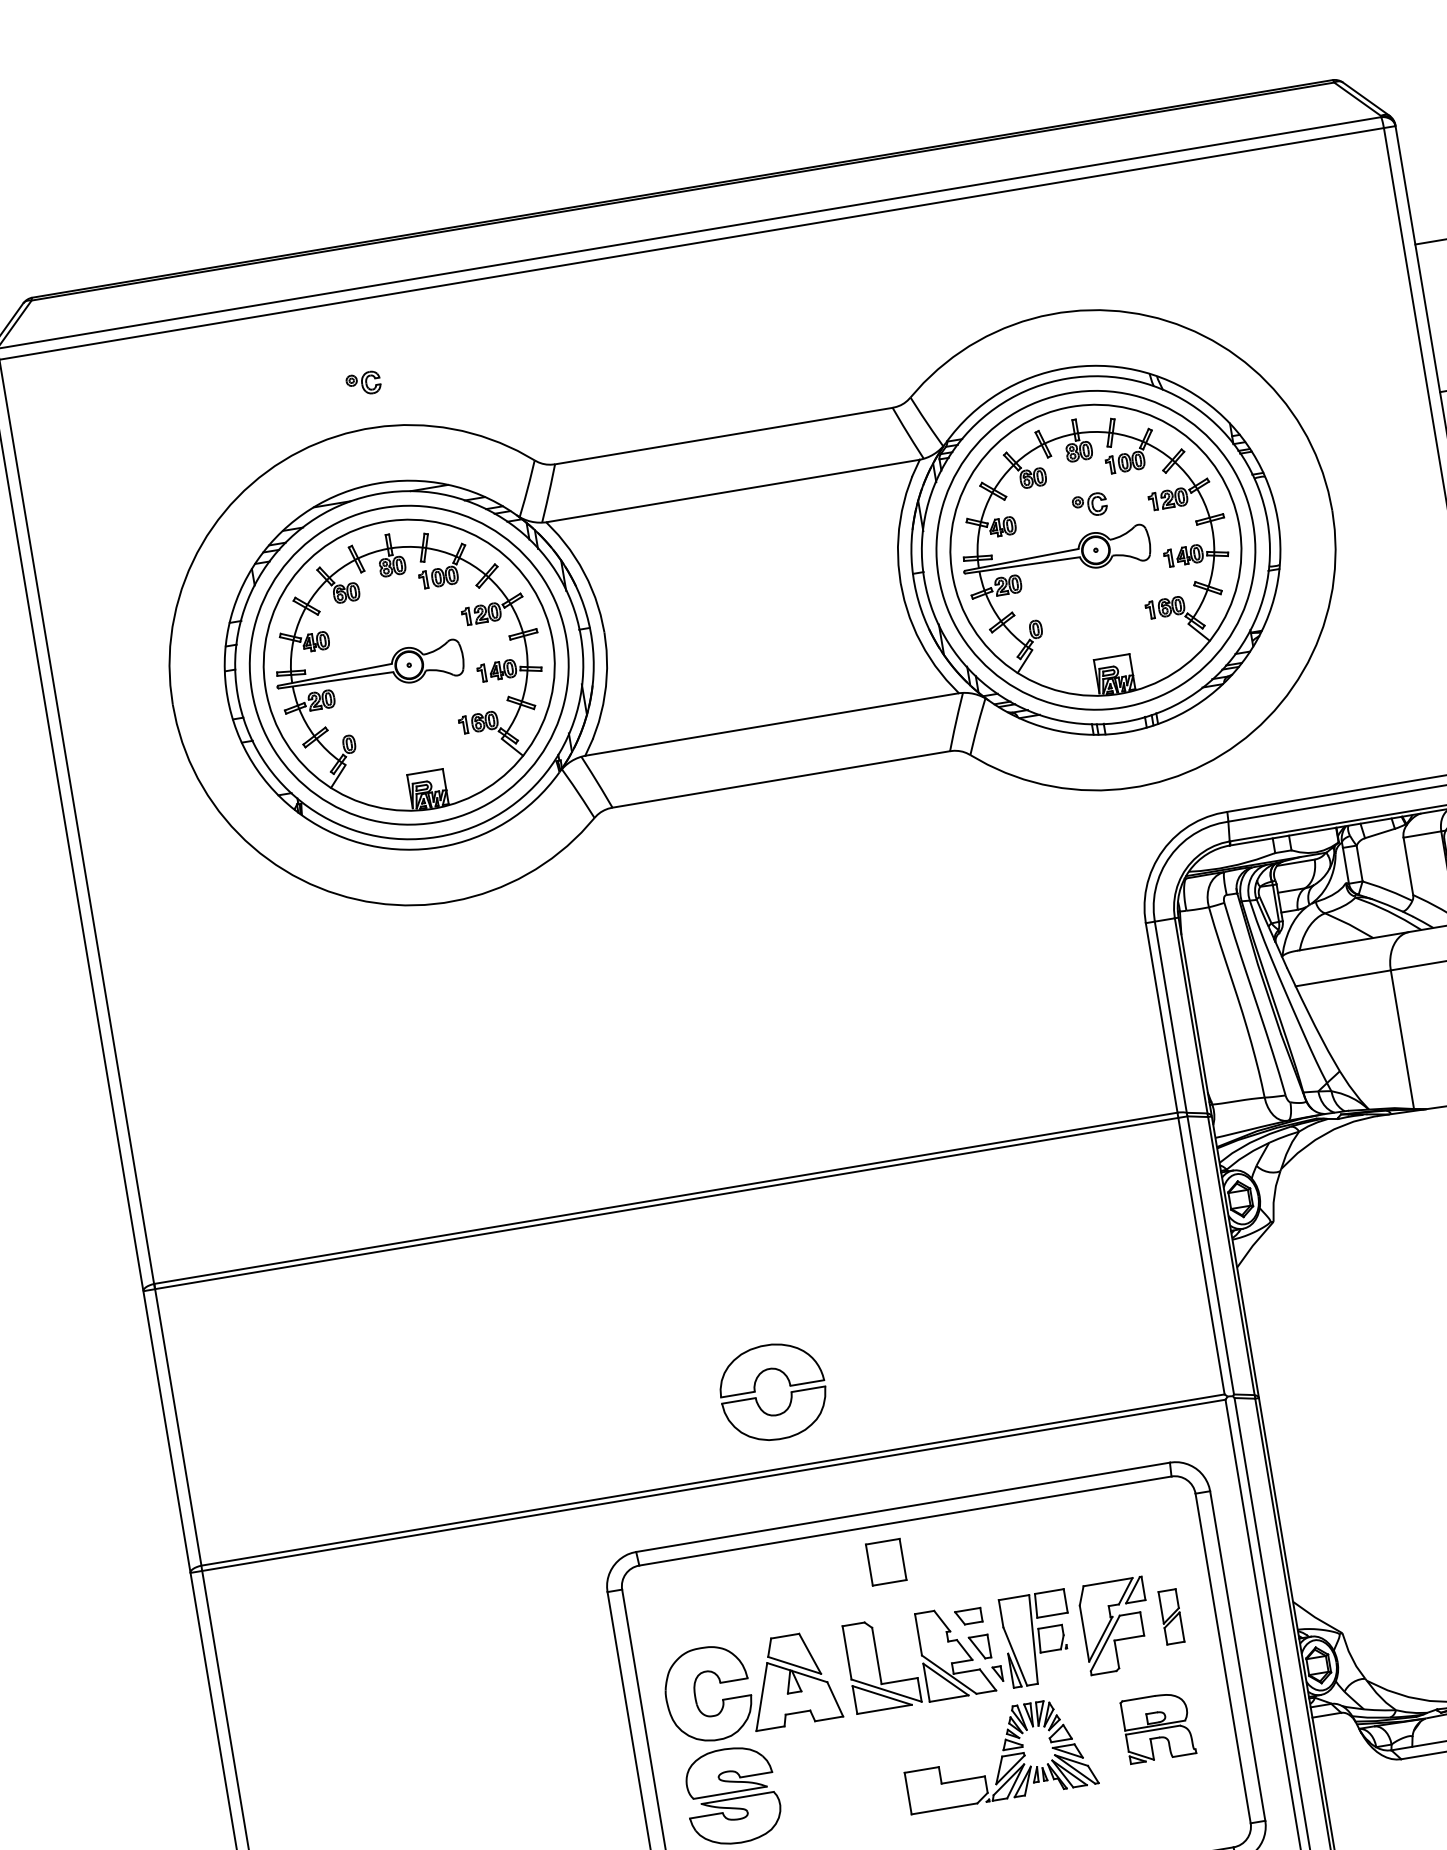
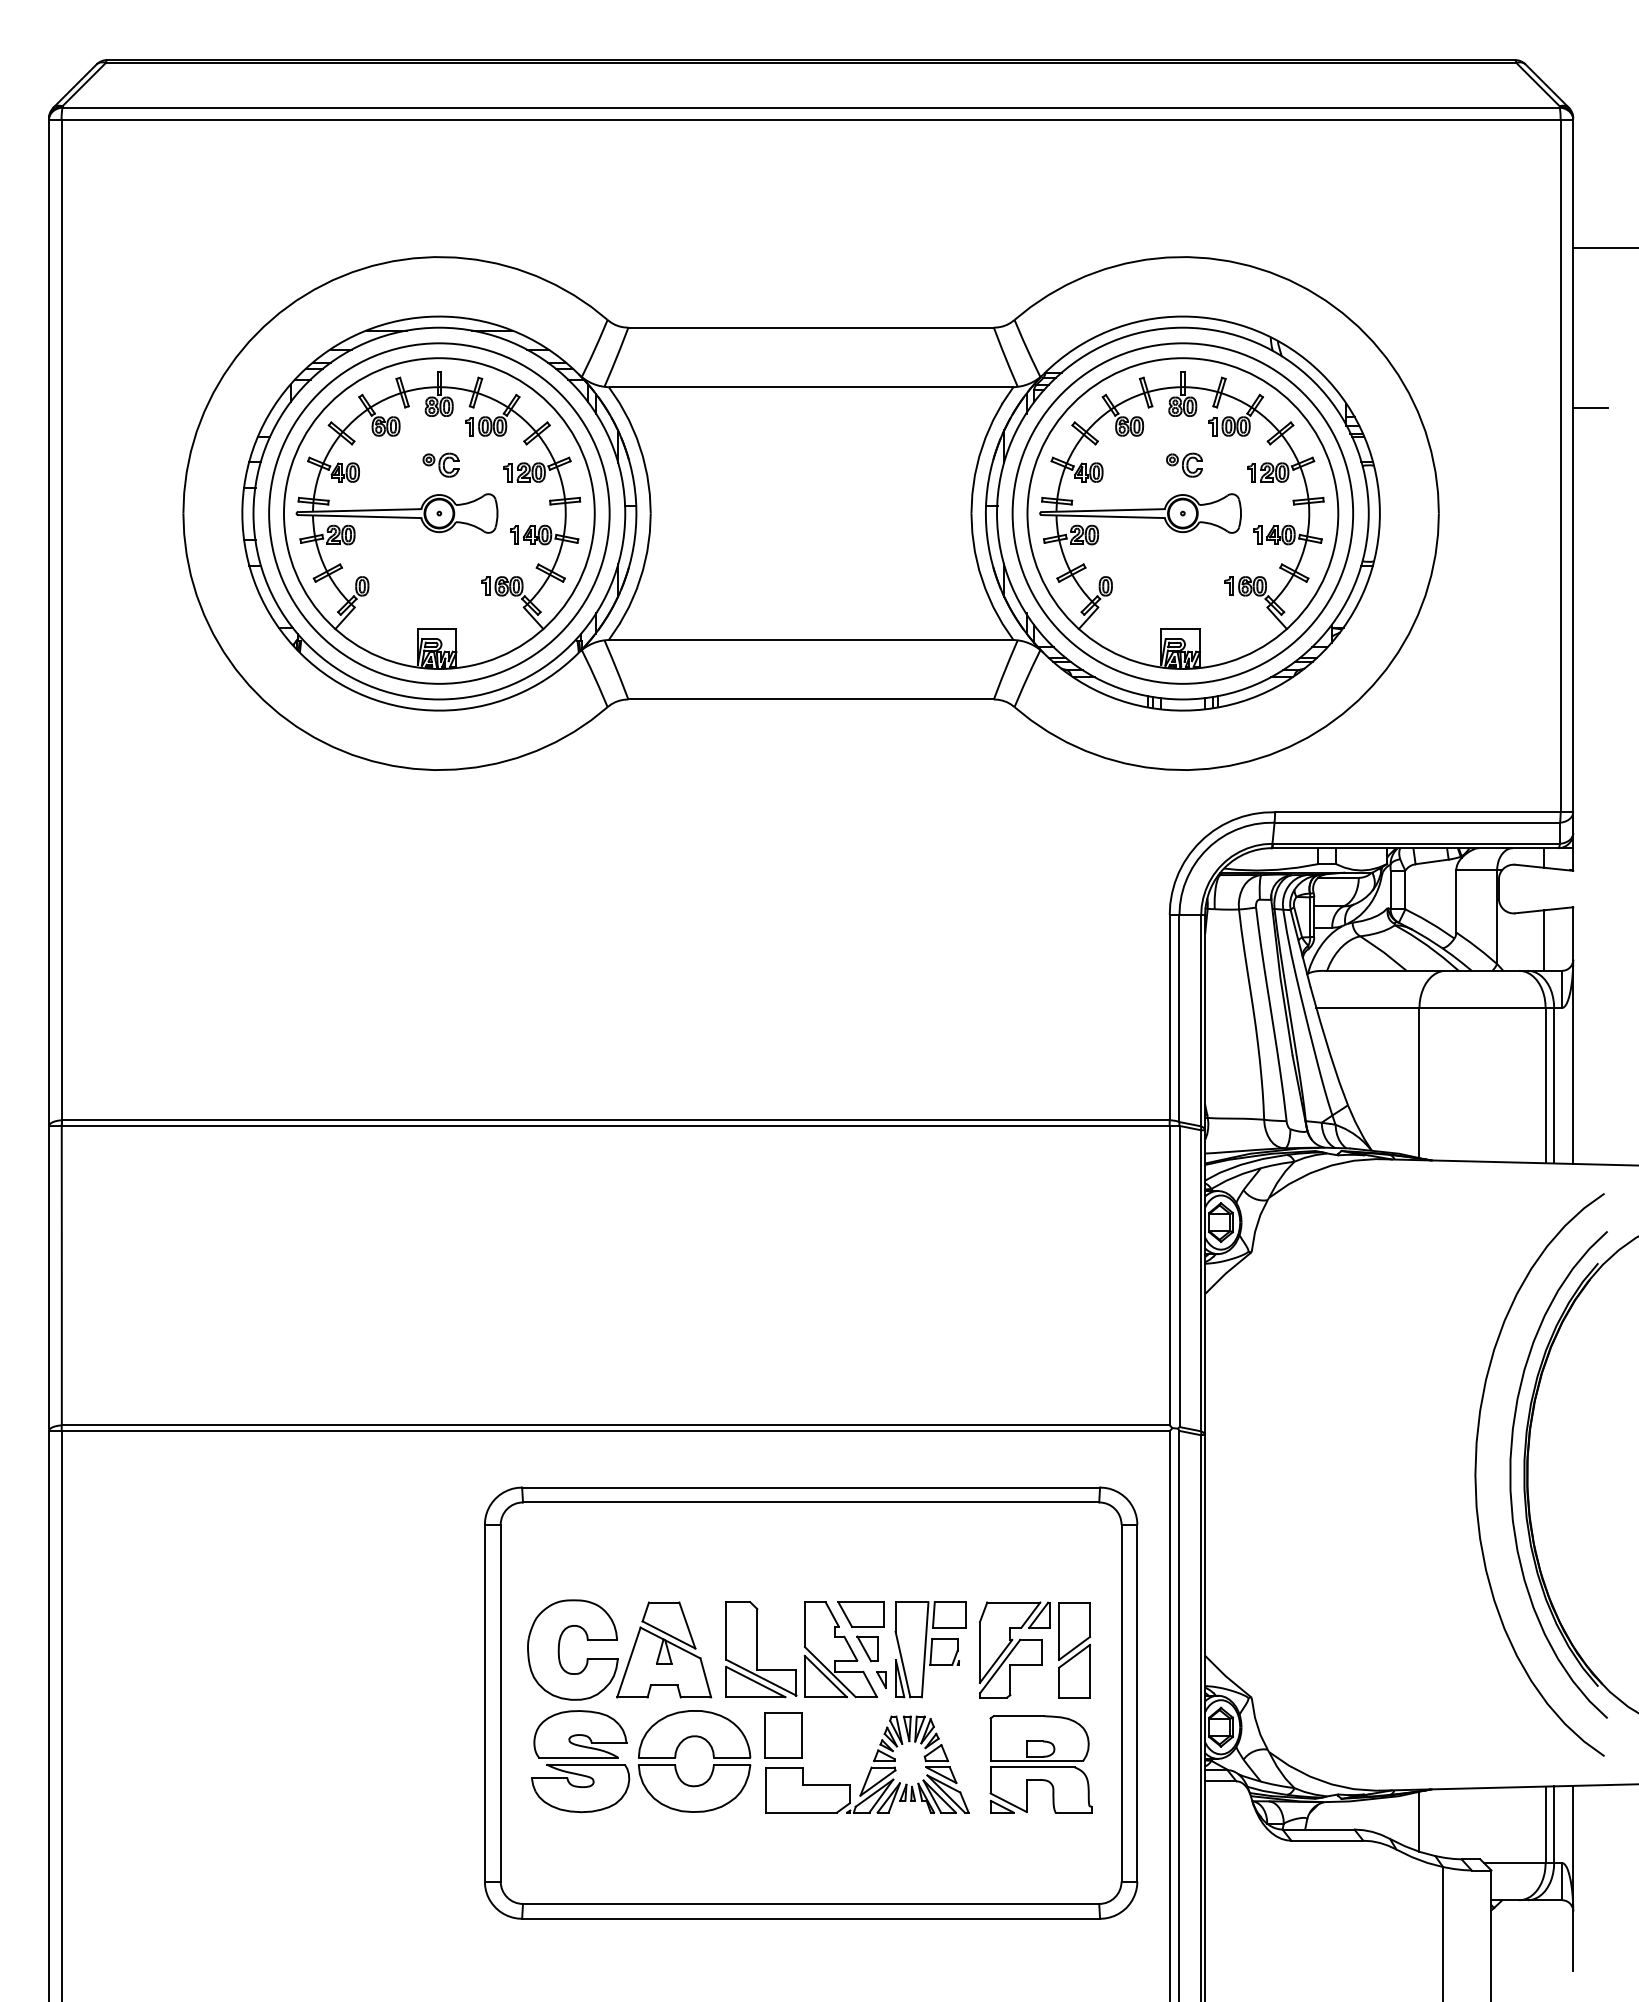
part: (363, 383) -> (440, 464), moved
part: (755, 1391) -> (676, 1757), moved
part: (886, 1562) -> (783, 1735), moved
part: (968, 1616) -> (860, 1614), size x1.67
part: (1171, 1617) -> (1074, 1650), size x1.67
part: (1157, 1727) -> (1040, 1764), size x1.43

